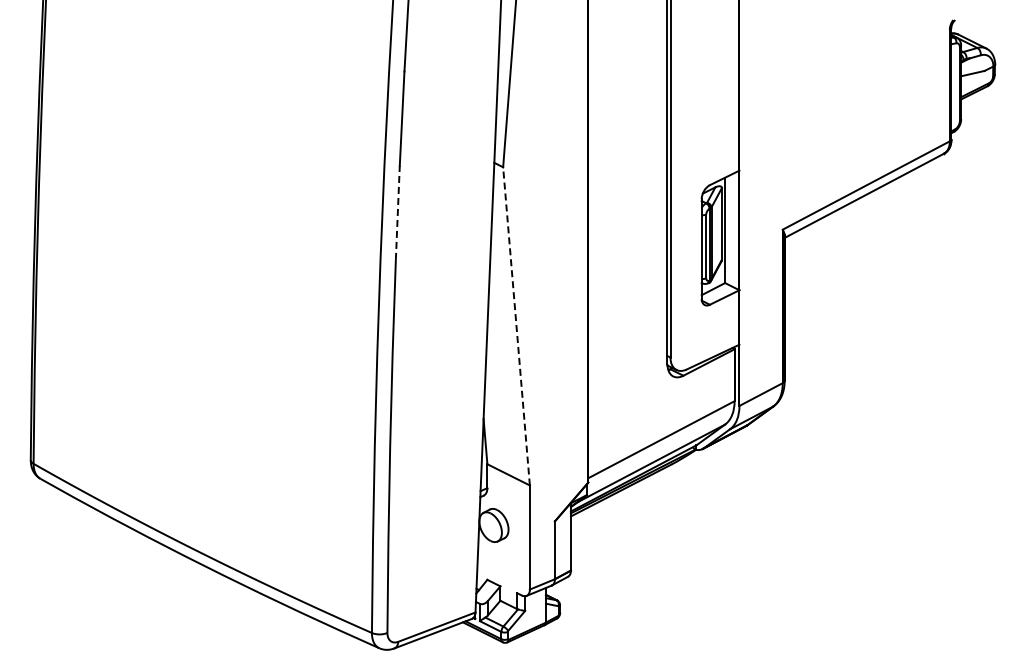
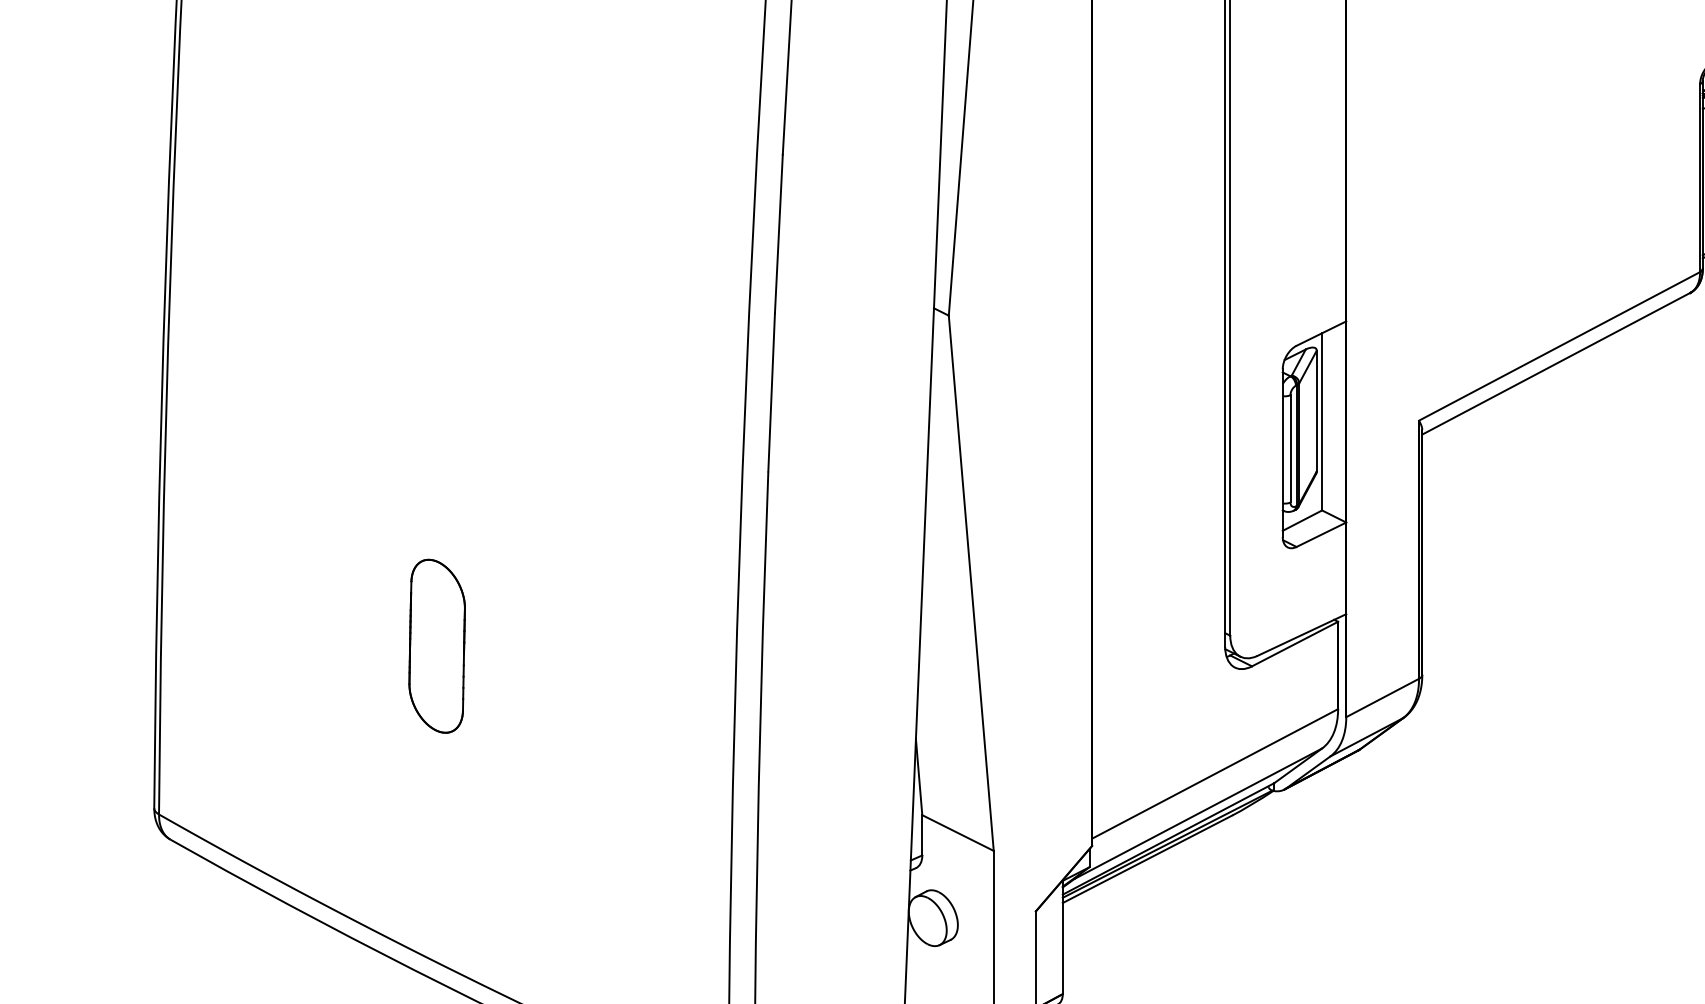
line: (397, 212) -> (771, 391), dashed -> solid
line: (516, 326) -> (971, 583), dashed -> solid
part: (198, 363) -> (436, 645), added

